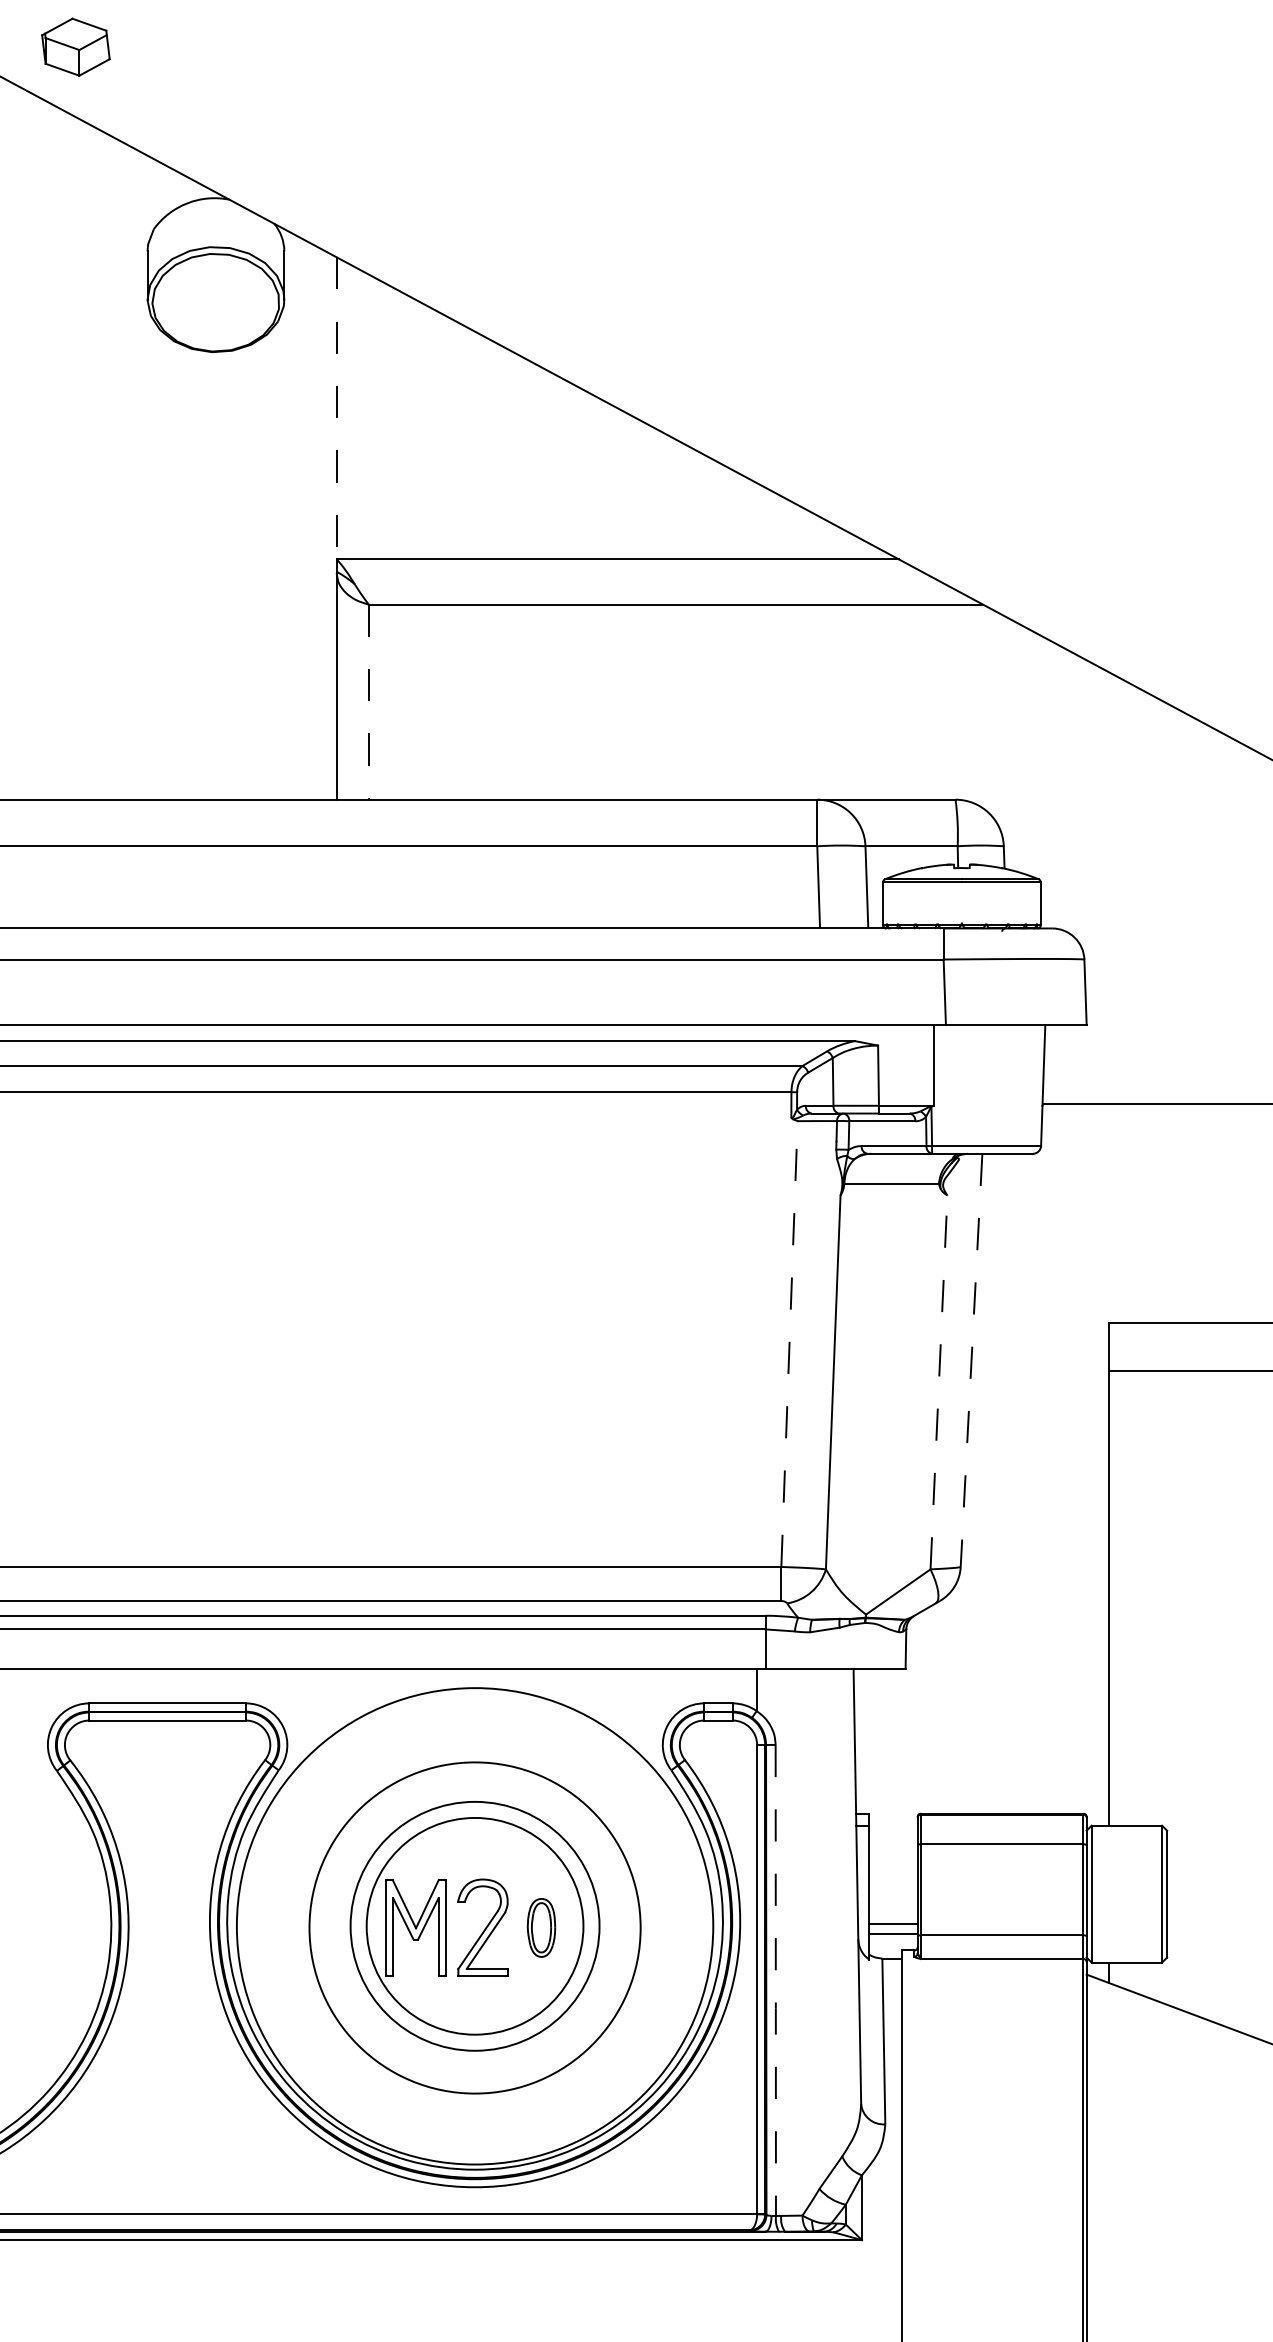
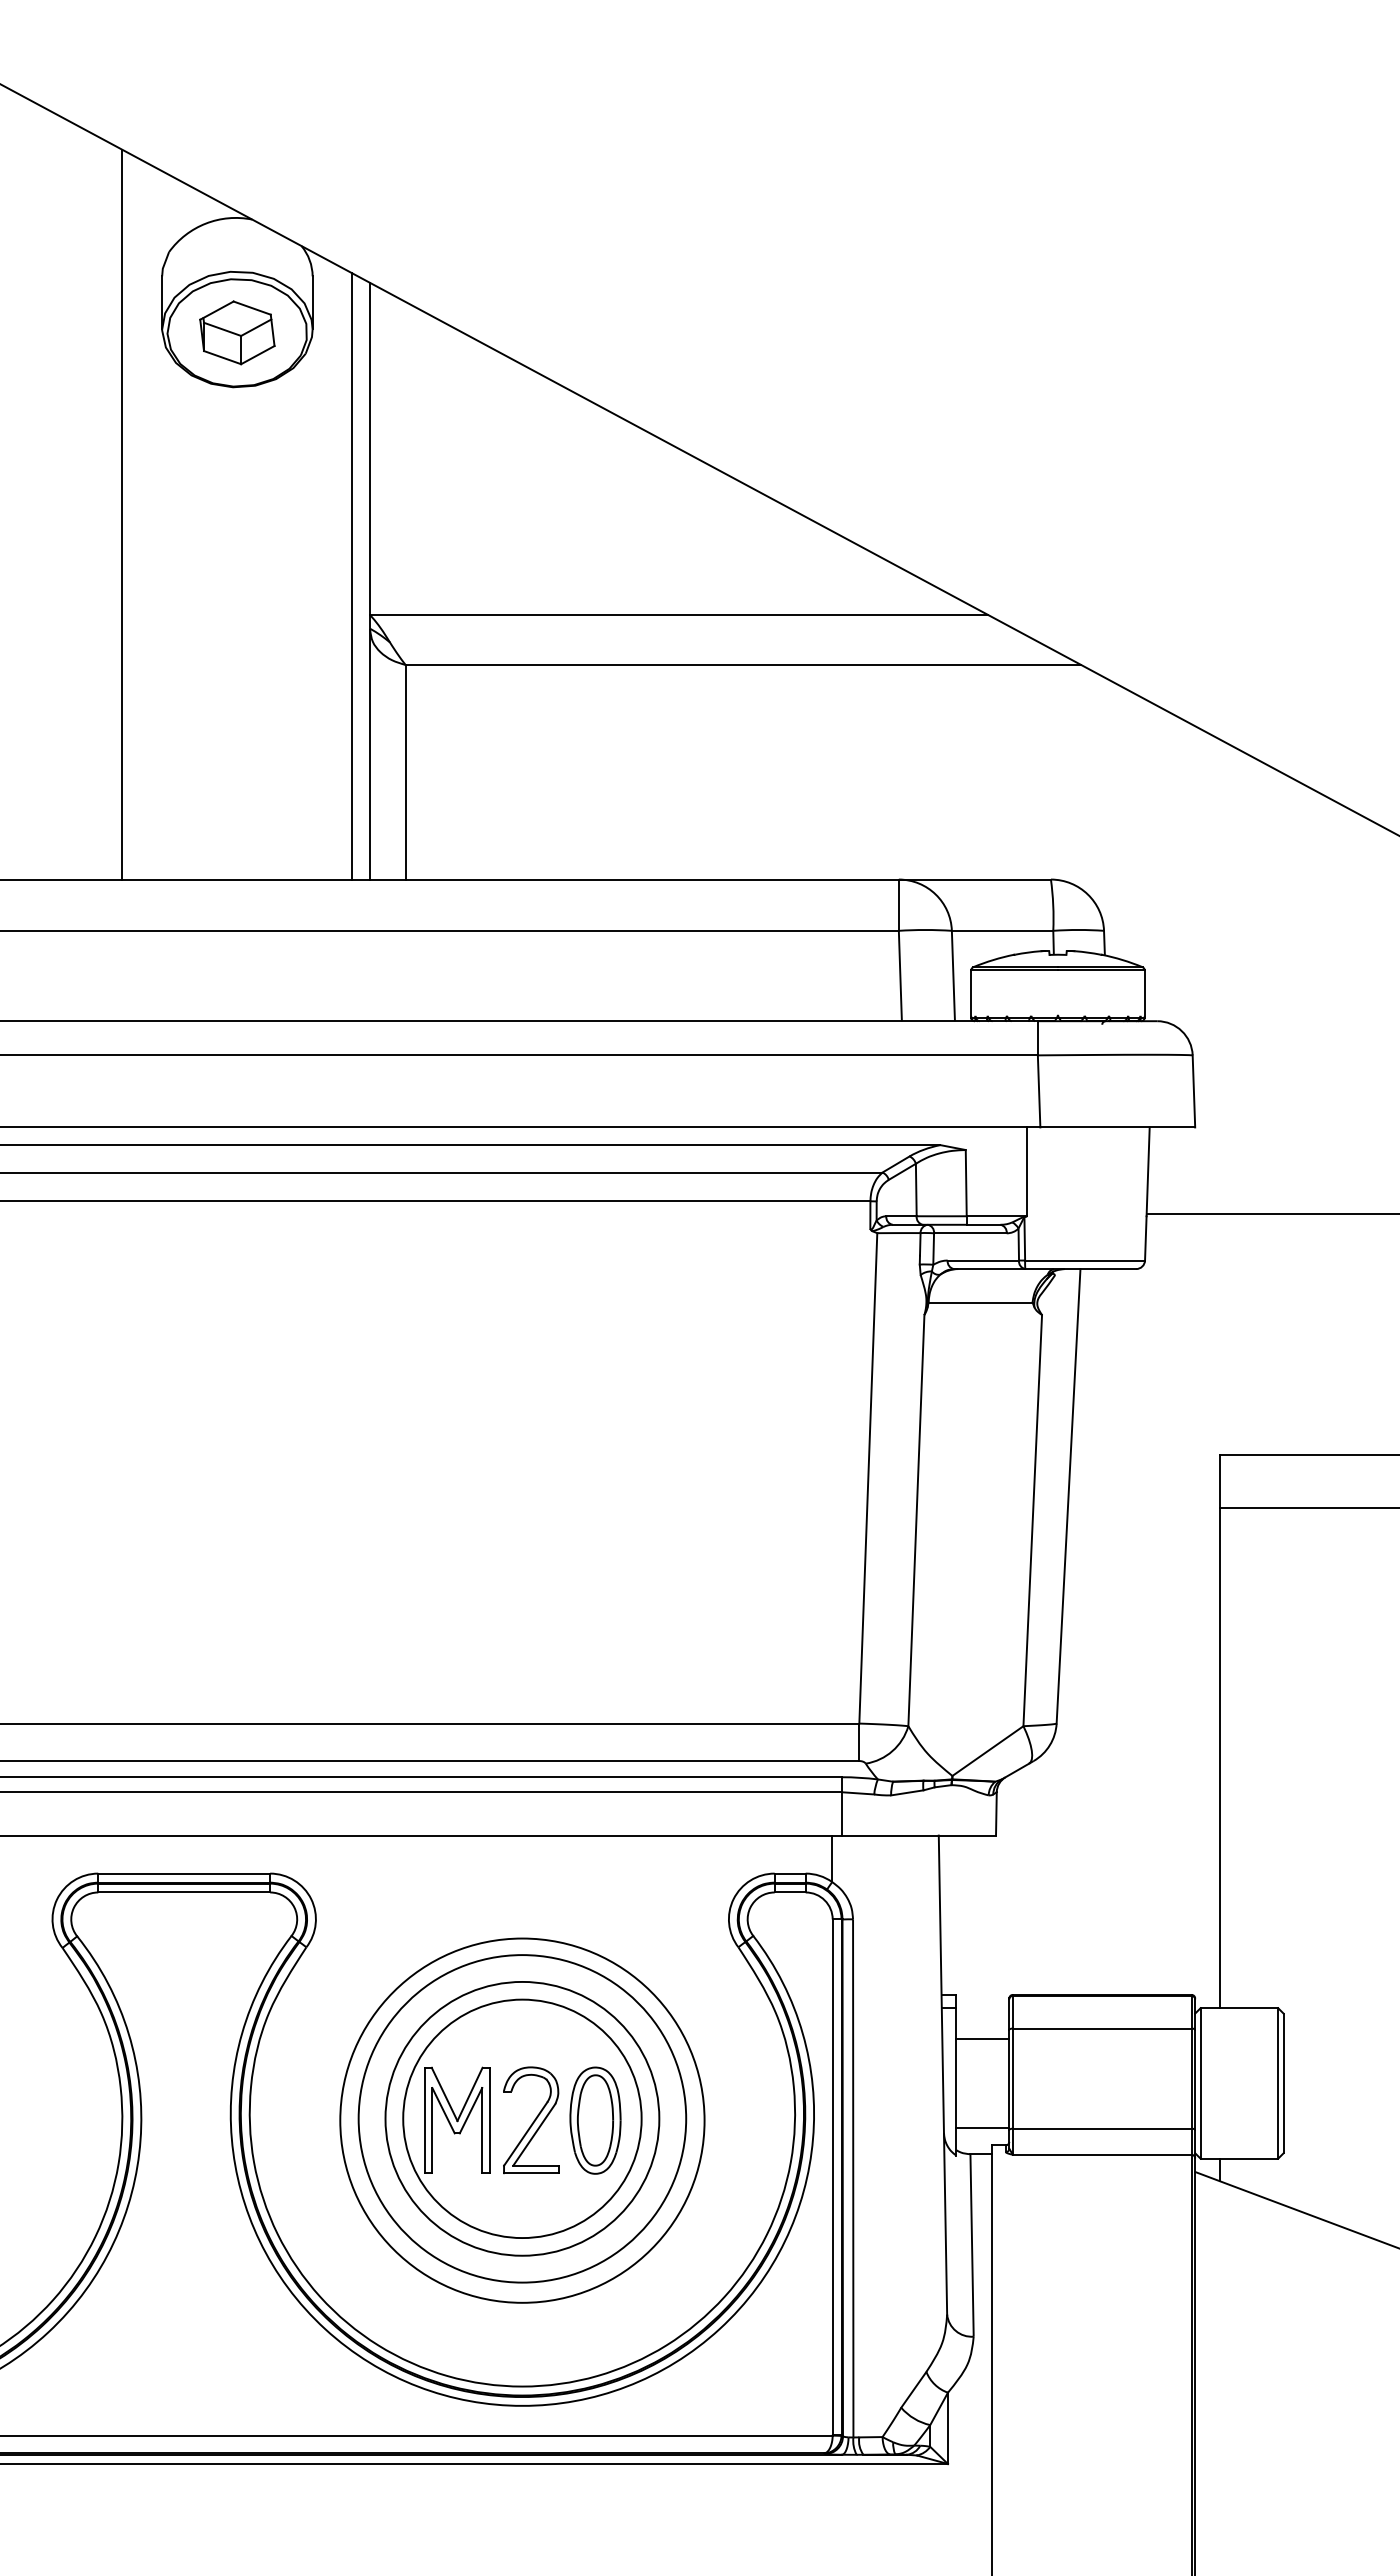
part: (76, 46) -> (237, 332), moved
line: (336, 408) -> (370, 449), dashed -> solid
line: (111, 467) -> (122, 514), added
line: (320, 524) -> (352, 576), added
line: (368, 702) -> (405, 772), dashed -> solid
line: (789, 1343) -> (868, 1477), dashed -> solid
line: (971, 1360) -> (1068, 1496), dashed -> solid
line: (938, 1382) -> (1032, 1520), dashed -> solid
line: (893, 1924) -> (982, 2039), moved
circle: (475, 1926) -> (522, 2118), size x0.62
part: (541, 1927) -> (595, 2120), size x1.67
line: (776, 1980) -> (853, 2178), dashed -> solid

